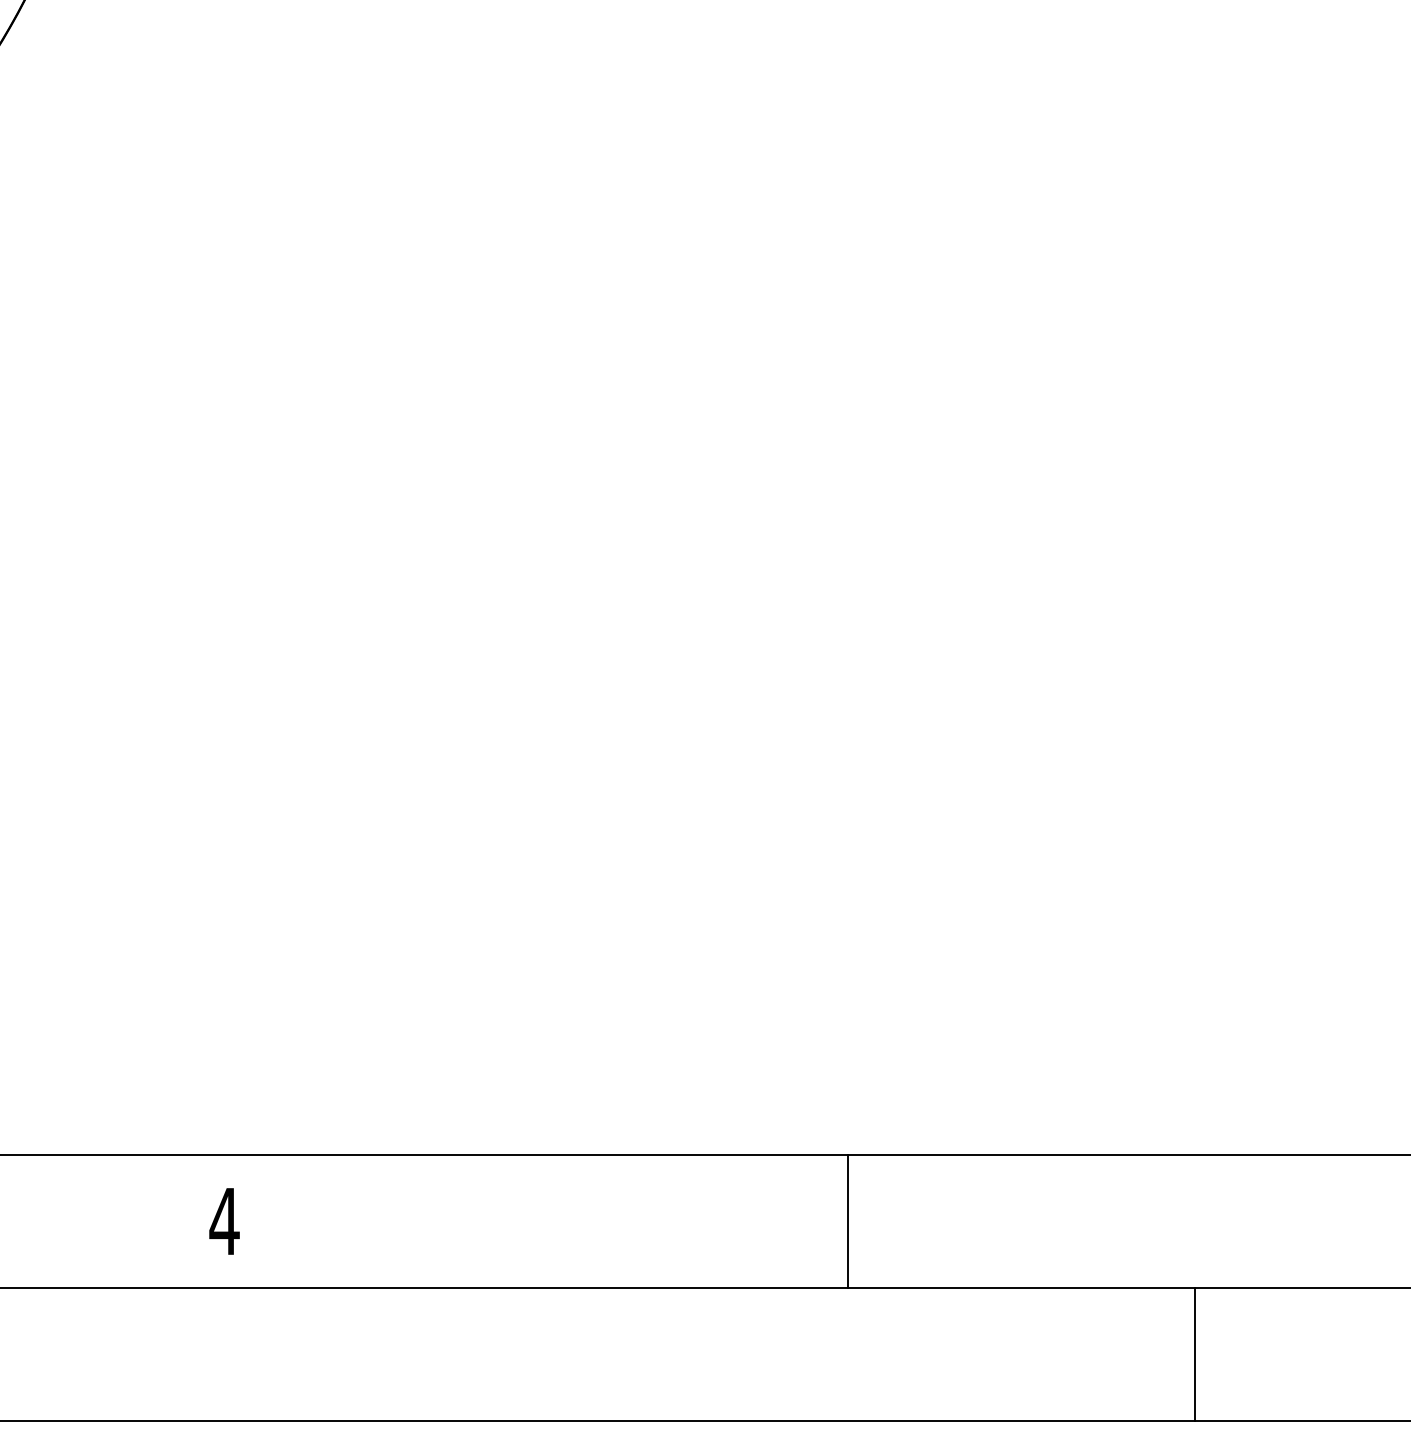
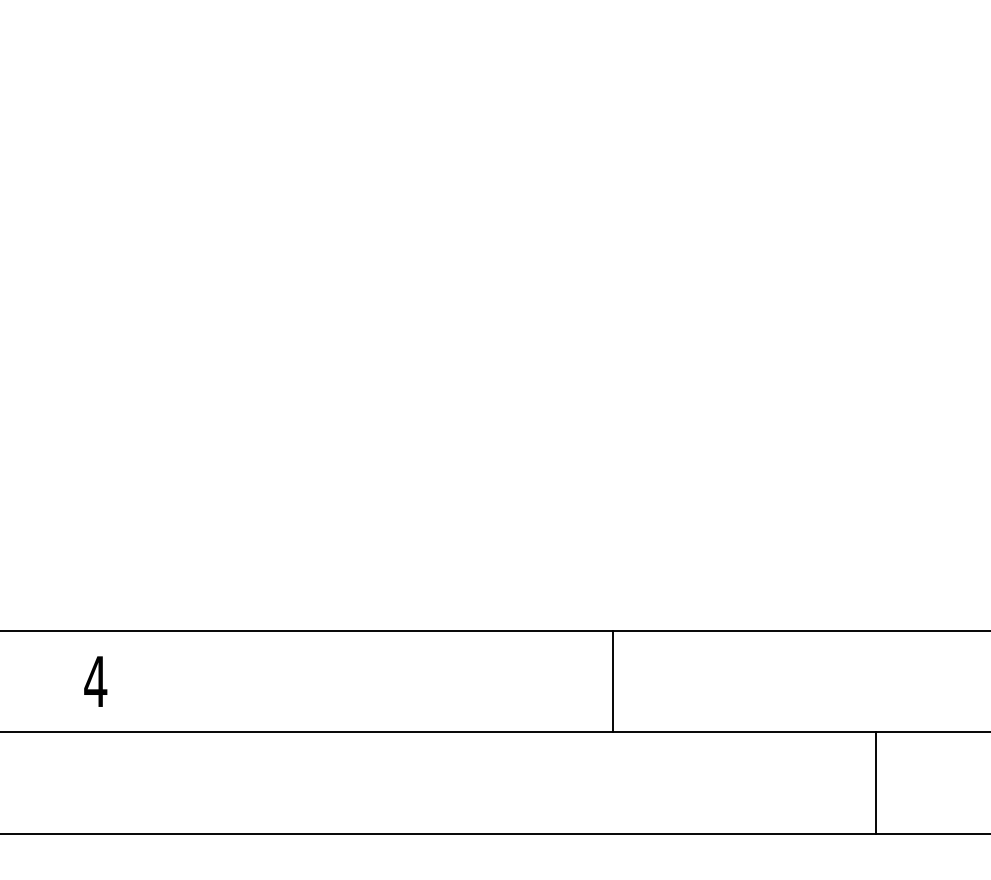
line: (848, 1221) -> (612, 681), moved
line: (1194, 1354) -> (875, 782), moved

